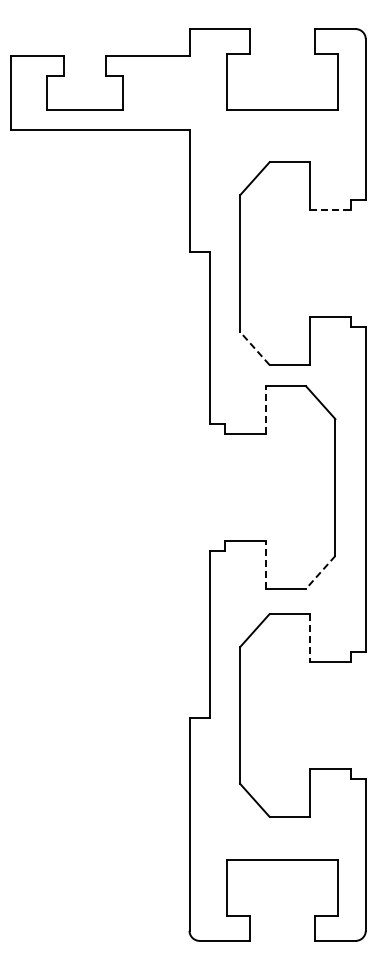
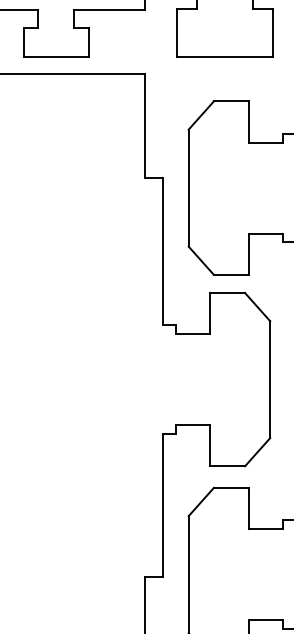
line: (330, 210) -> (265, 142), dashed -> solid
line: (254, 348) -> (200, 260), dashed -> solid
line: (265, 409) -> (210, 312), dashed -> solid
line: (265, 564) -> (210, 445), dashed -> solid
line: (320, 572) -> (257, 452), dashed -> solid
line: (310, 638) -> (248, 508), dashed -> solid

